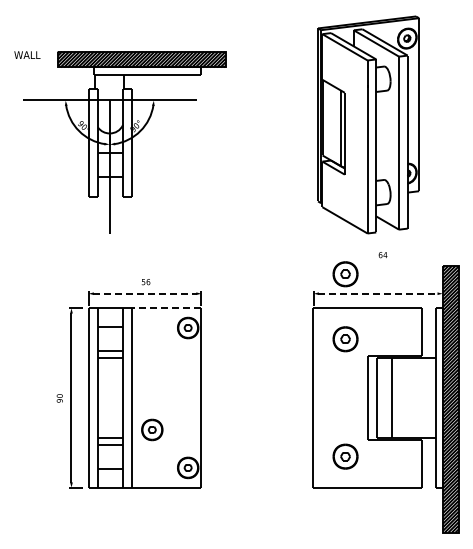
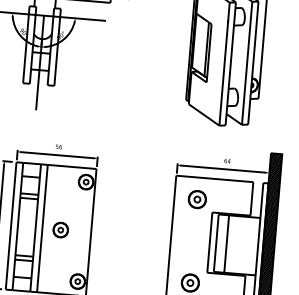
text: (382, 255) -> (227, 161), moved
part: (345, 274) -> (201, 153), removed
line: (145, 293) -> (57, 155), dashed -> solid
line: (378, 293) -> (223, 168), dashed -> solid
line: (166, 308) -> (71, 166), dashed -> solid
part: (152, 429) -> (60, 229), moved

